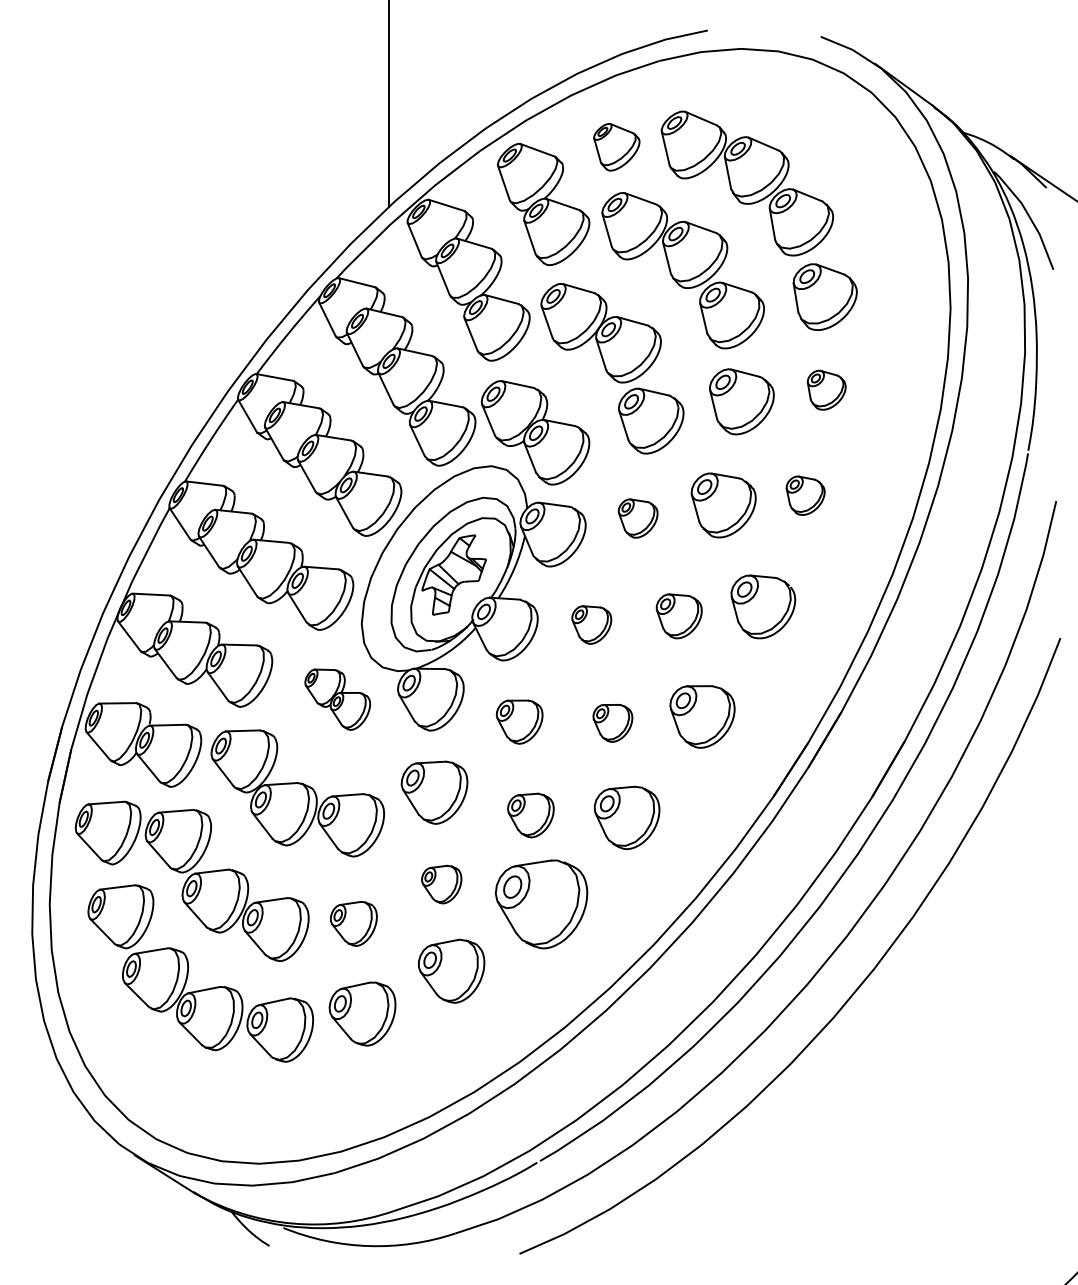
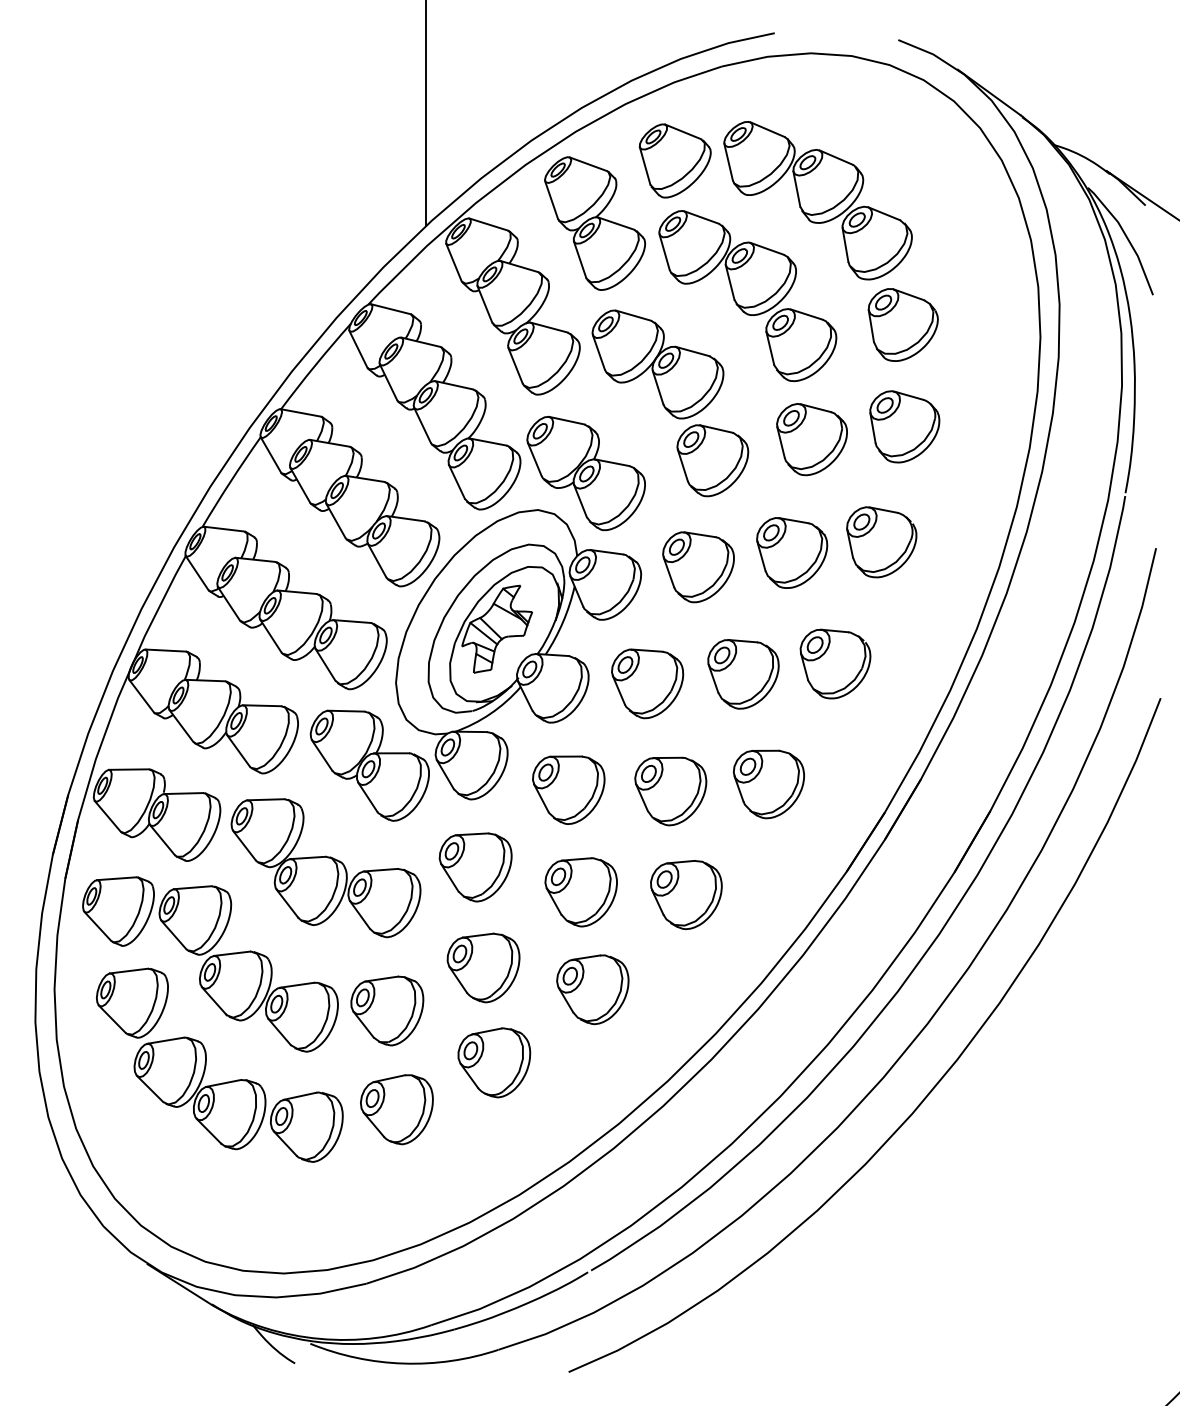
part: (616, 146) -> (674, 160), size x1.43
part: (826, 389) -> (904, 426), size x1.67
part: (805, 495) -> (881, 542), size x1.67
part: (638, 518) -> (698, 567), size x1.67
part: (679, 616) -> (743, 674), size x1.43
part: (591, 624) -> (647, 683), size x1.67
part: (337, 699) -> (369, 765), size x1.67
part: (519, 721) -> (568, 789), size x1.43
part: (612, 723) -> (670, 791), size x1.67
part: (530, 815) -> (580, 892), size x1.43
part: (441, 884) -> (483, 967), size x1.67
part: (541, 904) -> (592, 989), size x0.71
part: (353, 923) -> (387, 1010), size x1.43

